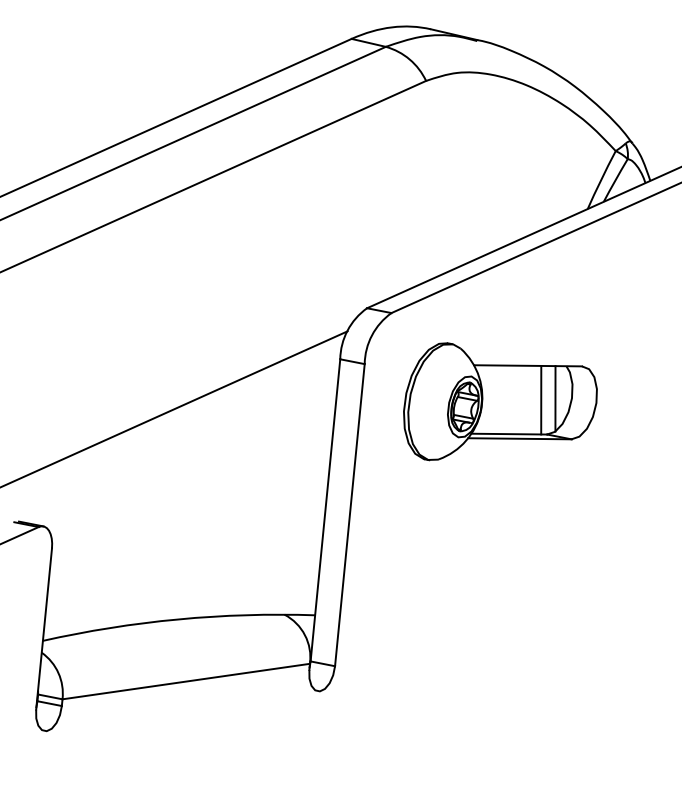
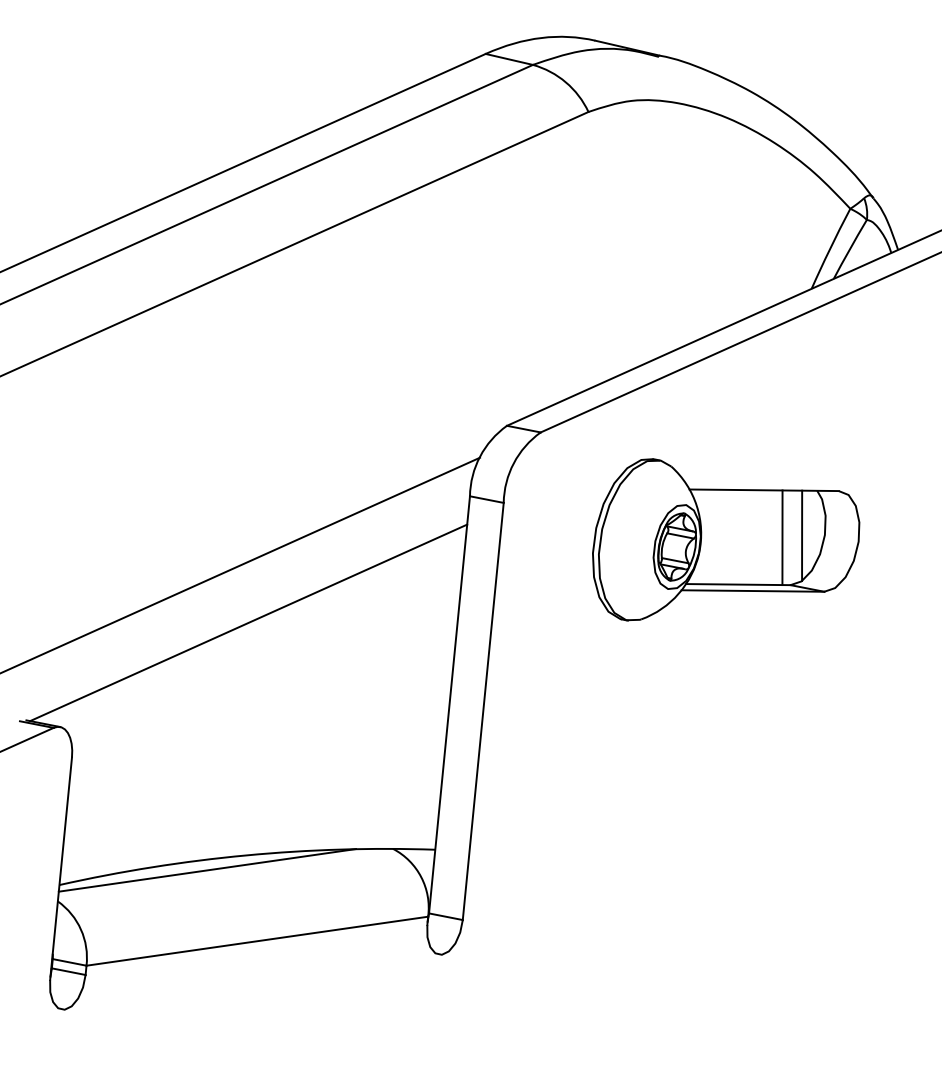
part: (500, 401) -> (726, 539), moved
line: (179, 450) -> (248, 622), added
line: (150, 630) -> (207, 870), added

